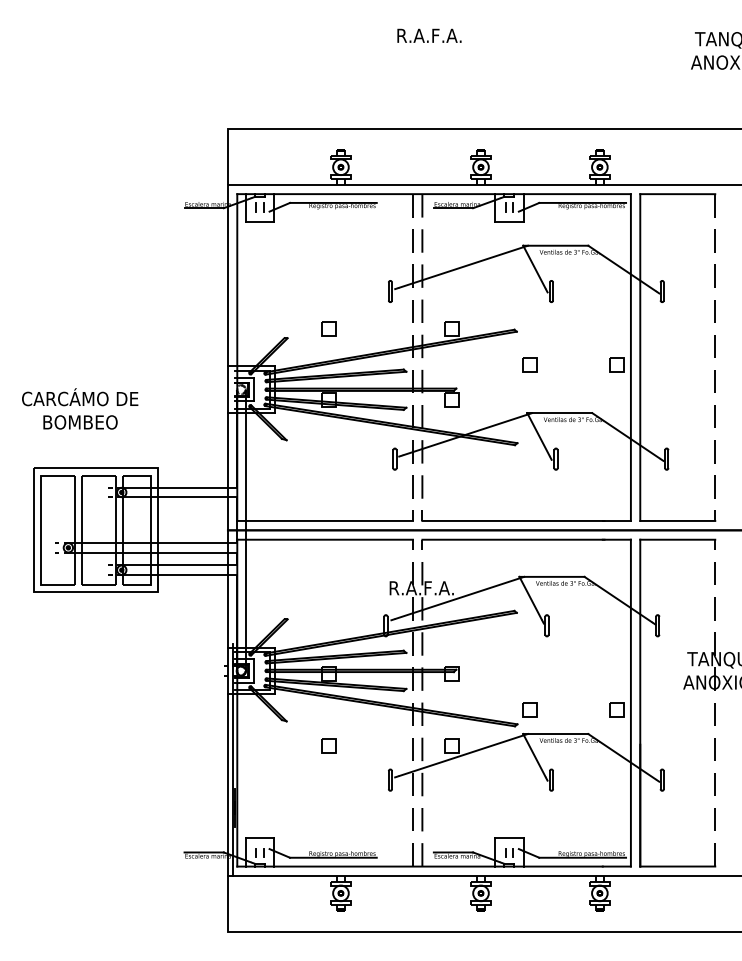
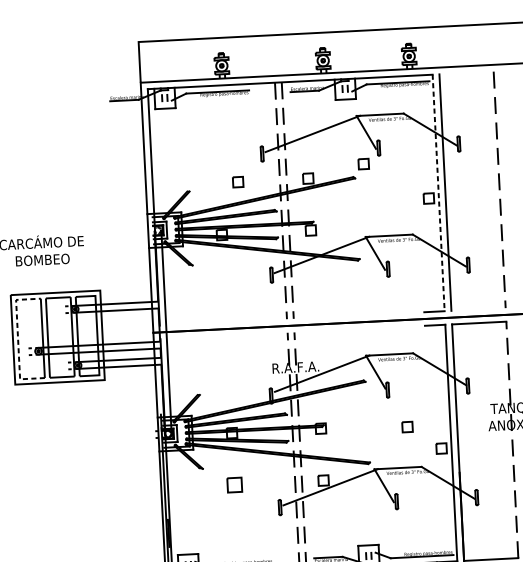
line: (677, 194) -> (466, 73), removed
part: (328, 328) -> (237, 182), moved
line: (630, 358) -> (438, 193), solid -> dashed
part: (529, 364) -> (363, 164), moved
line: (325, 520) -> (223, 322), removed
line: (513, 520) -> (359, 315), removed
line: (677, 520) -> (478, 309), removed
line: (40, 530) -> (17, 339), solid -> dashed
line: (325, 539) -> (224, 335), removed
line: (513, 539) -> (360, 328), removed
part: (529, 709) -> (407, 426), moved
part: (328, 745) -> (234, 484), size x1.4

